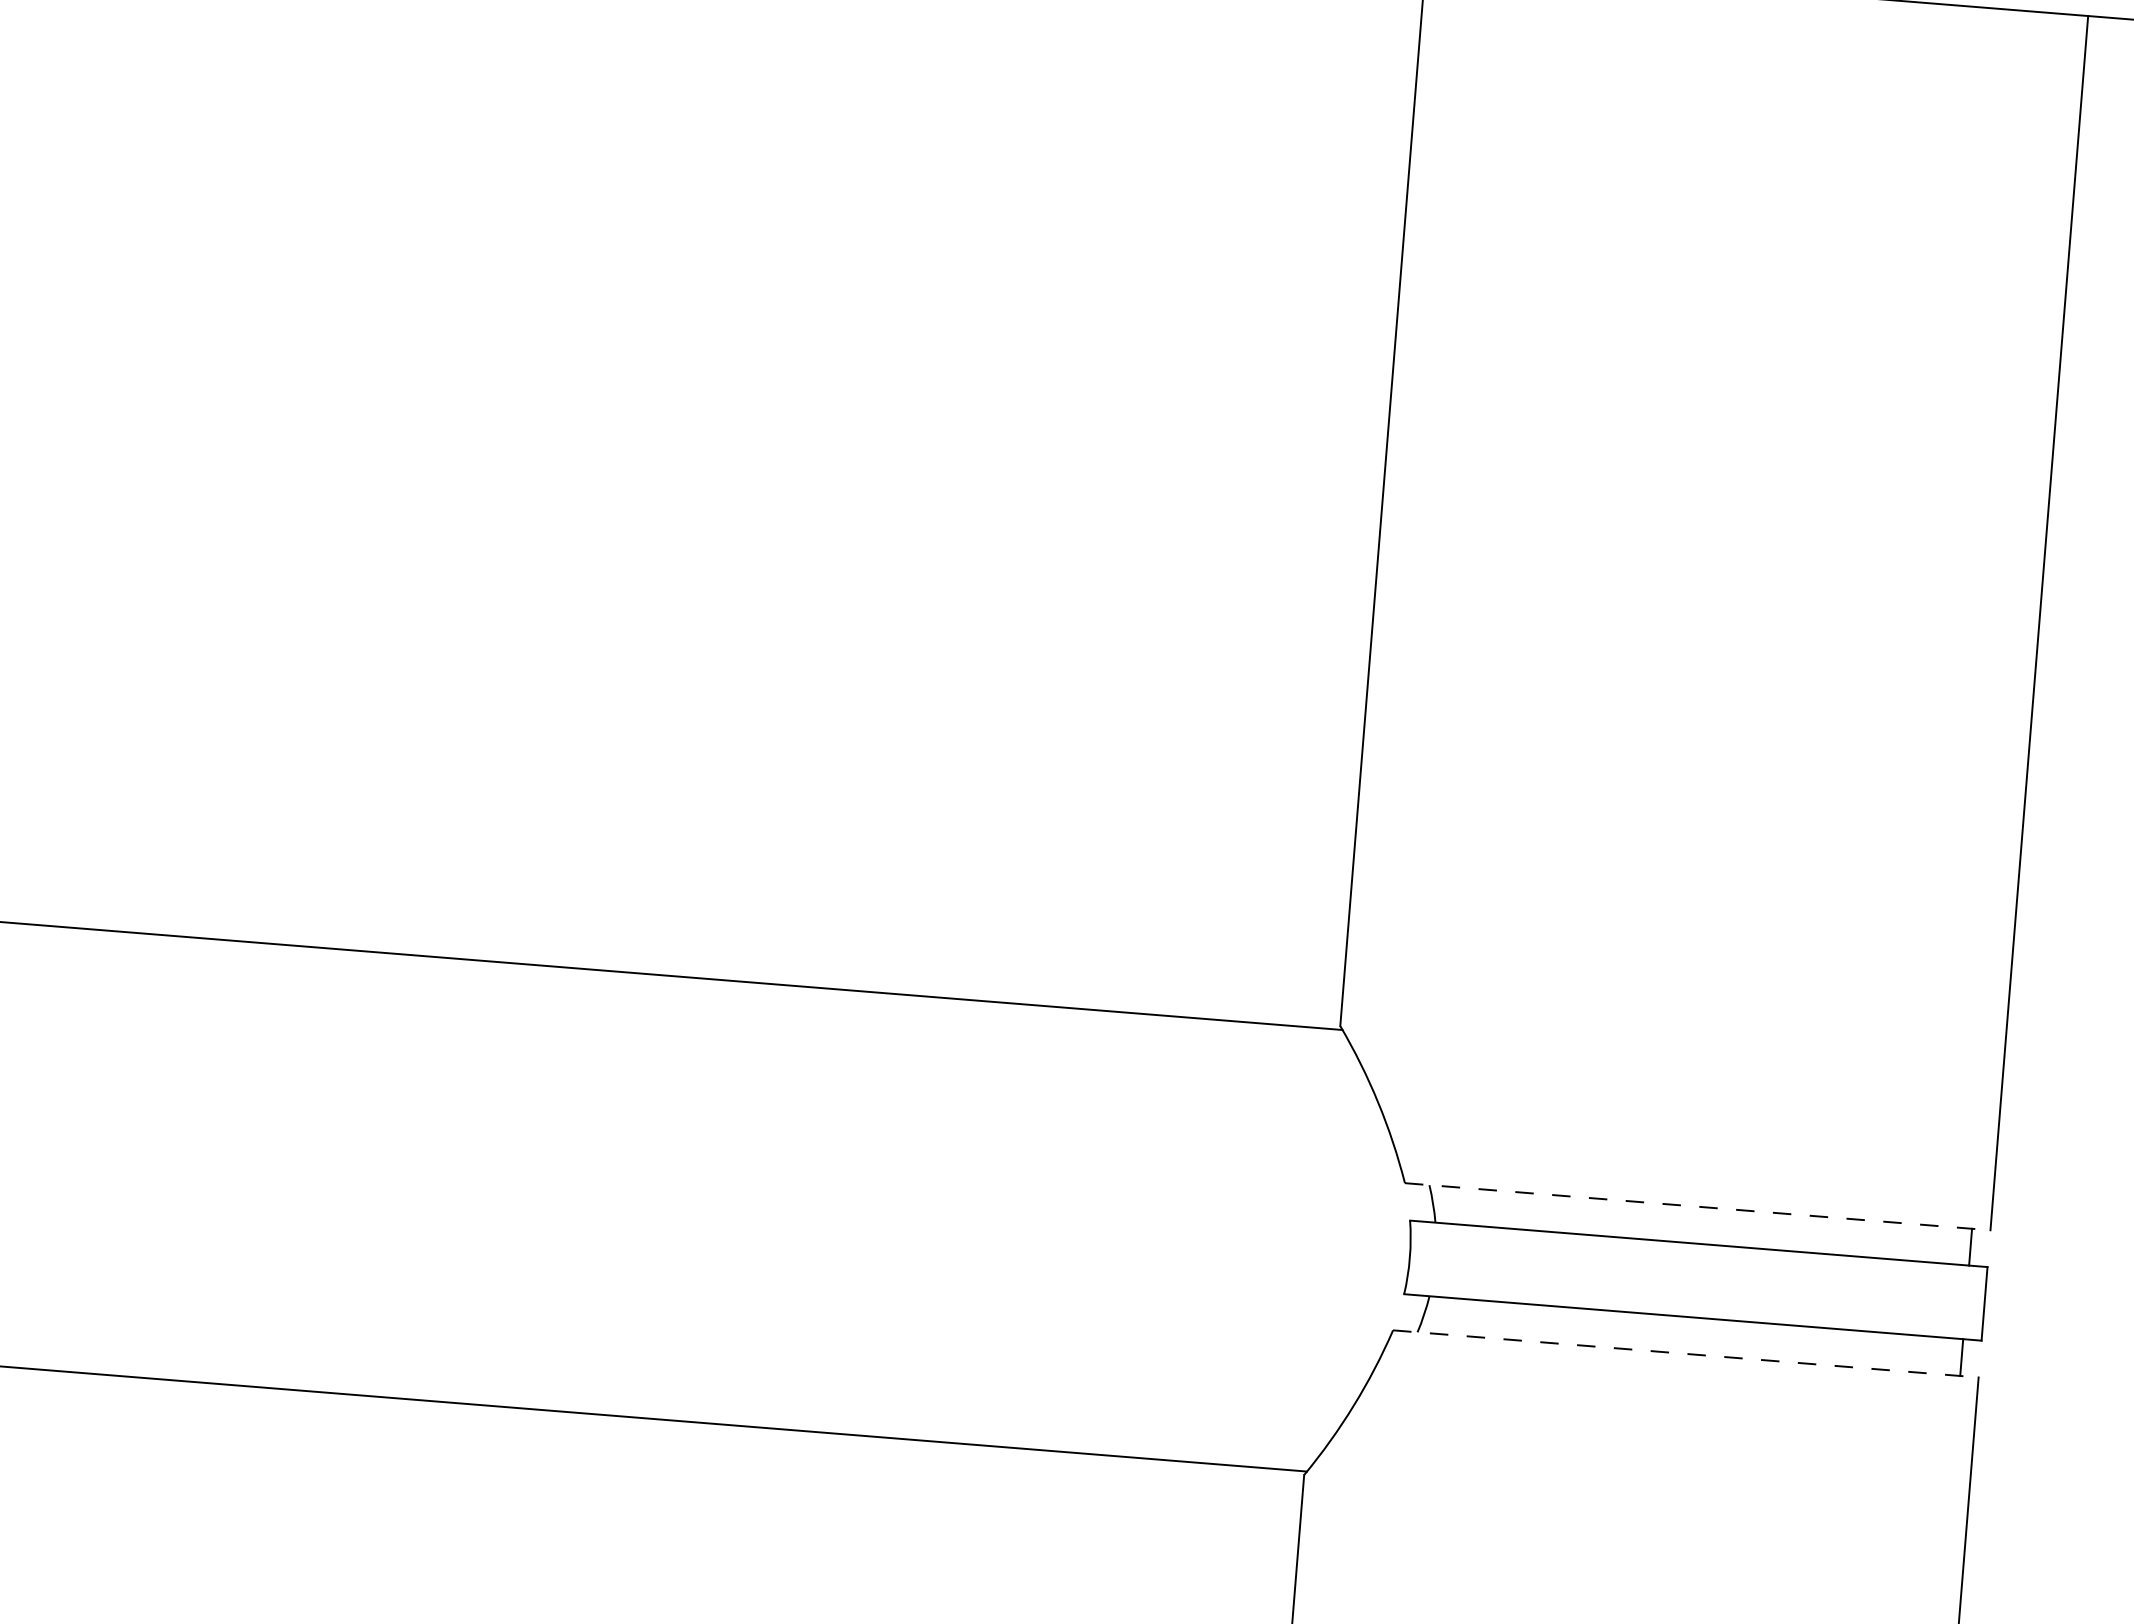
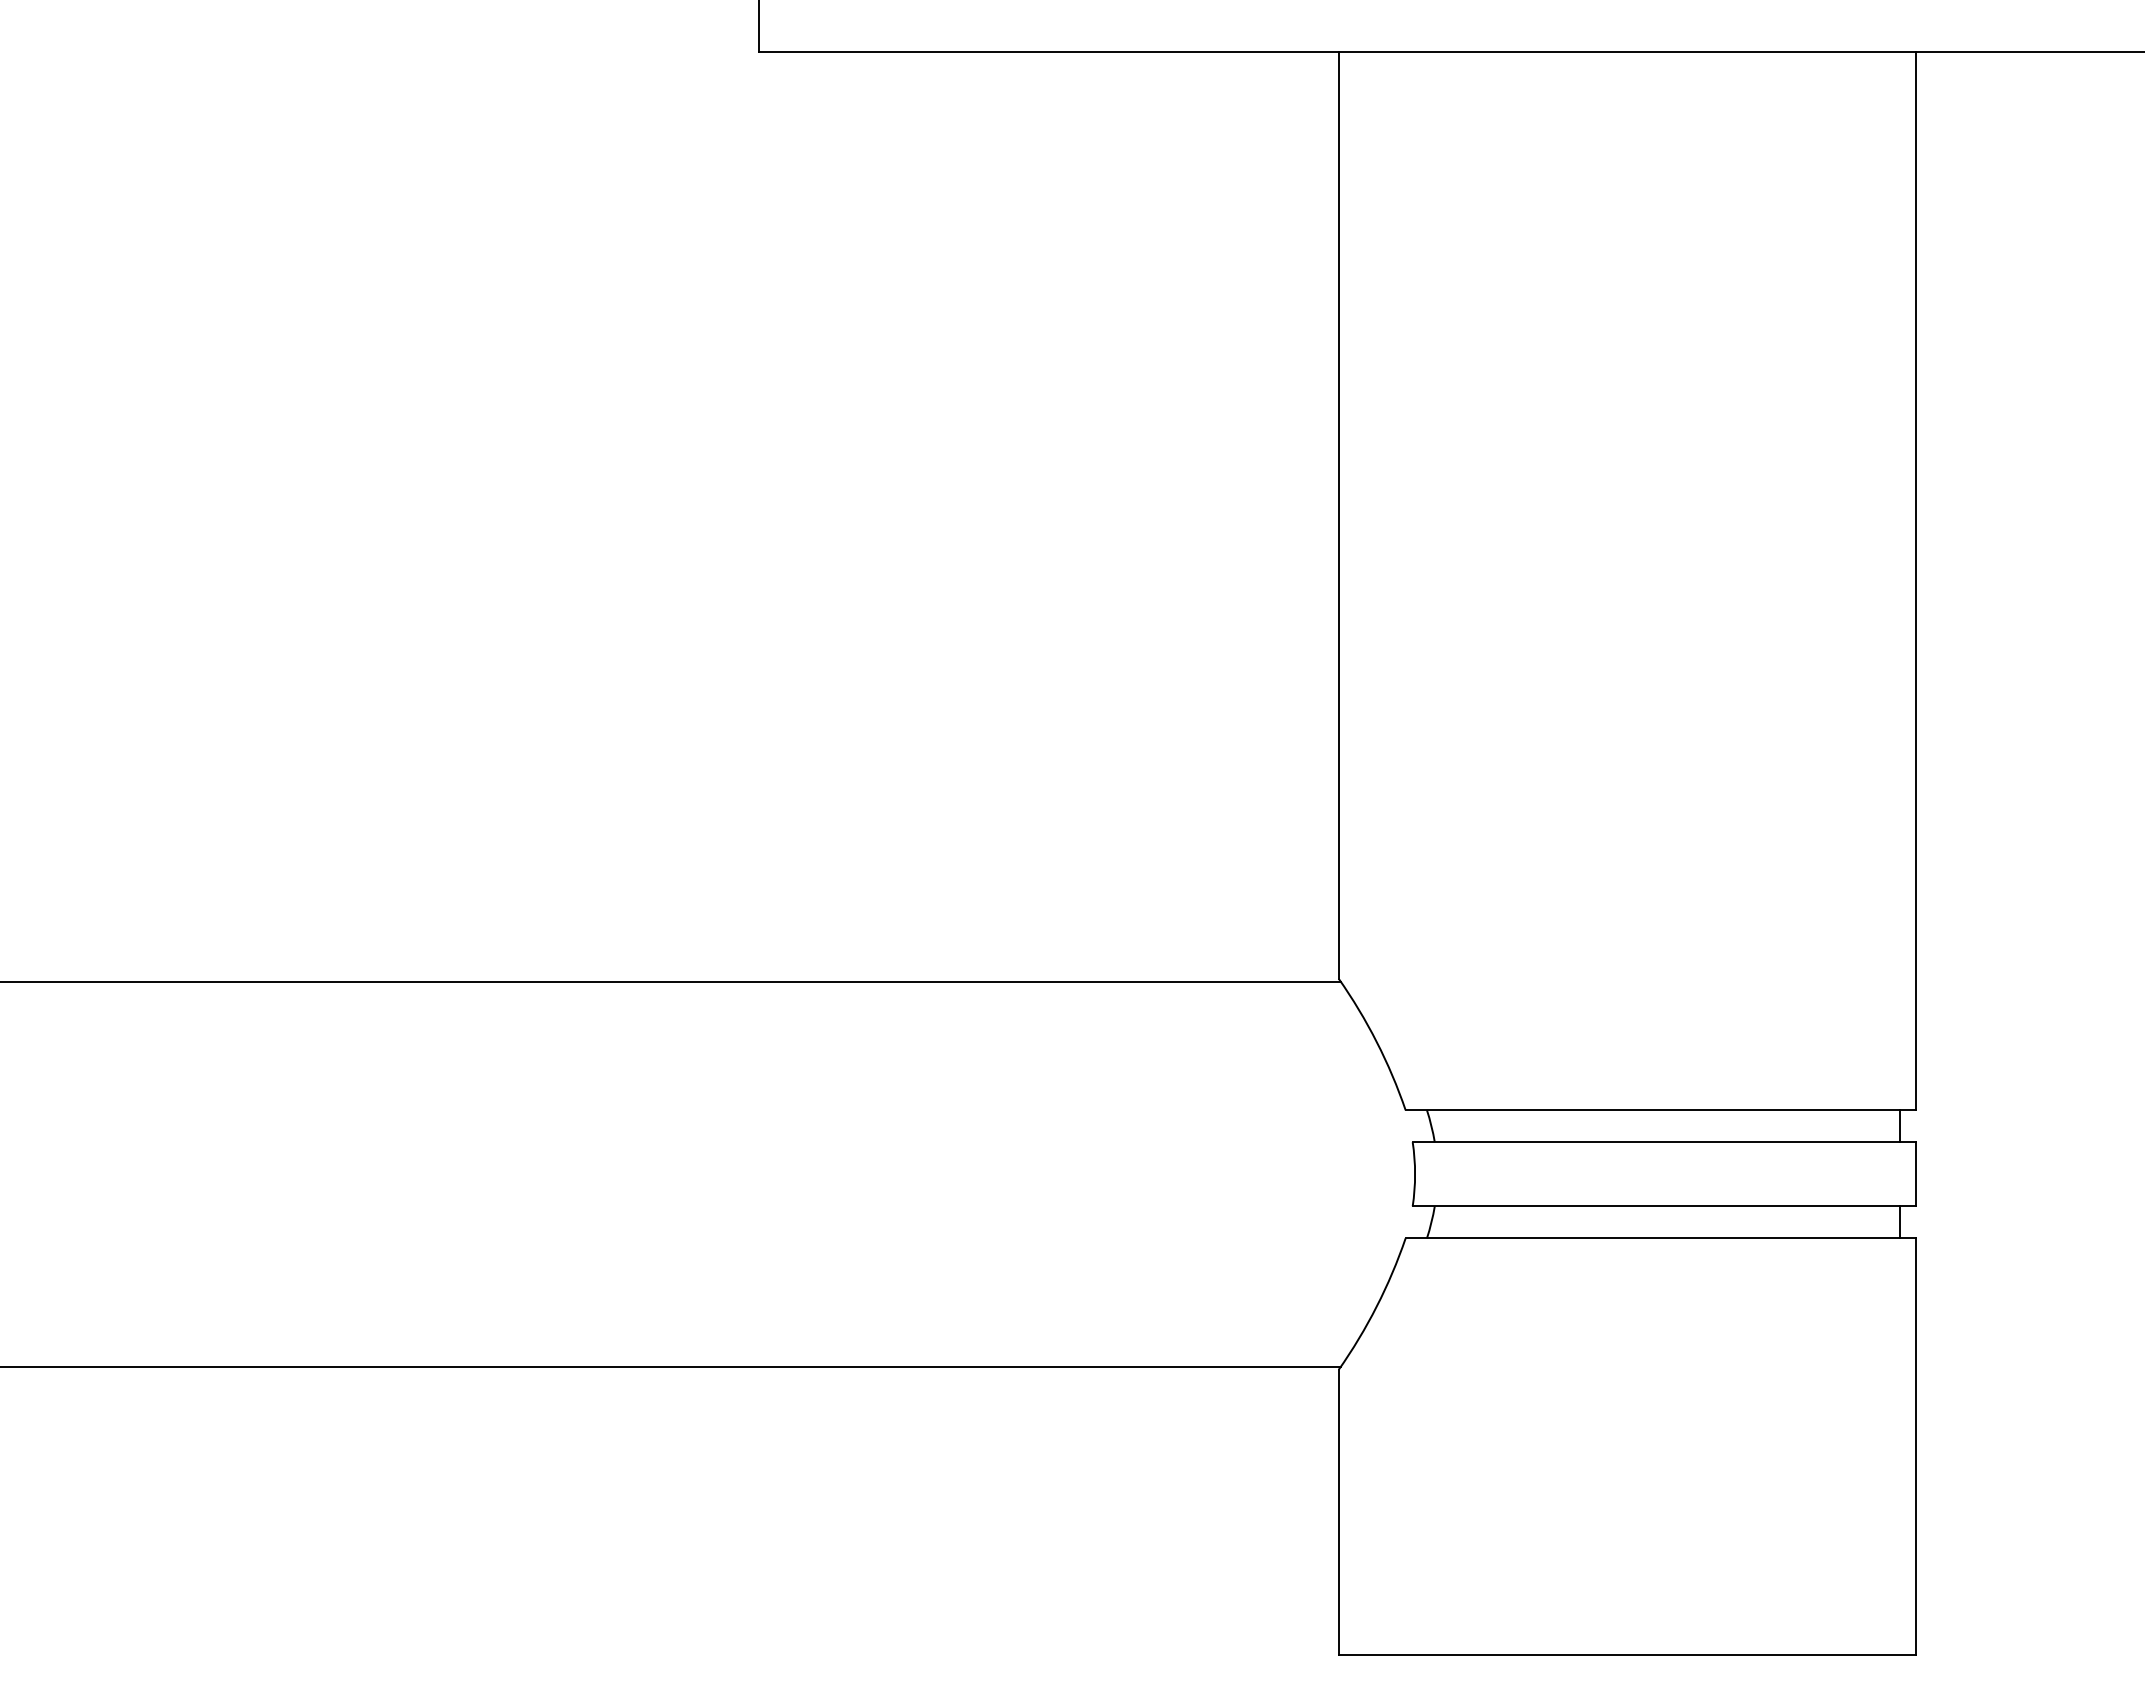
line: (1698, 1207) -> (1661, 1110), dashed -> solid
line: (1686, 1354) -> (1661, 1238), dashed -> solid

